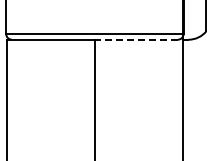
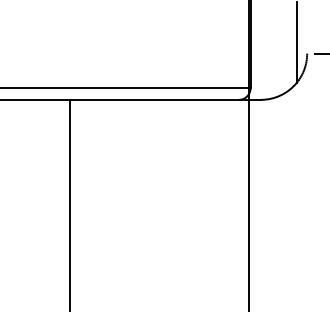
line: (141, 39) -> (165, 99), dashed -> solid

